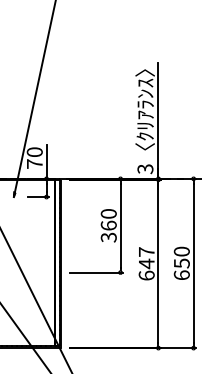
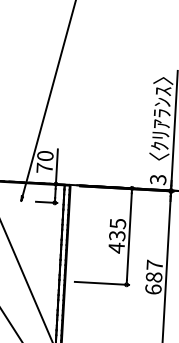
text: (108, 225) -> (116, 235), 360 -> 435
text: (146, 263) -> (153, 276), 647 -> 687

